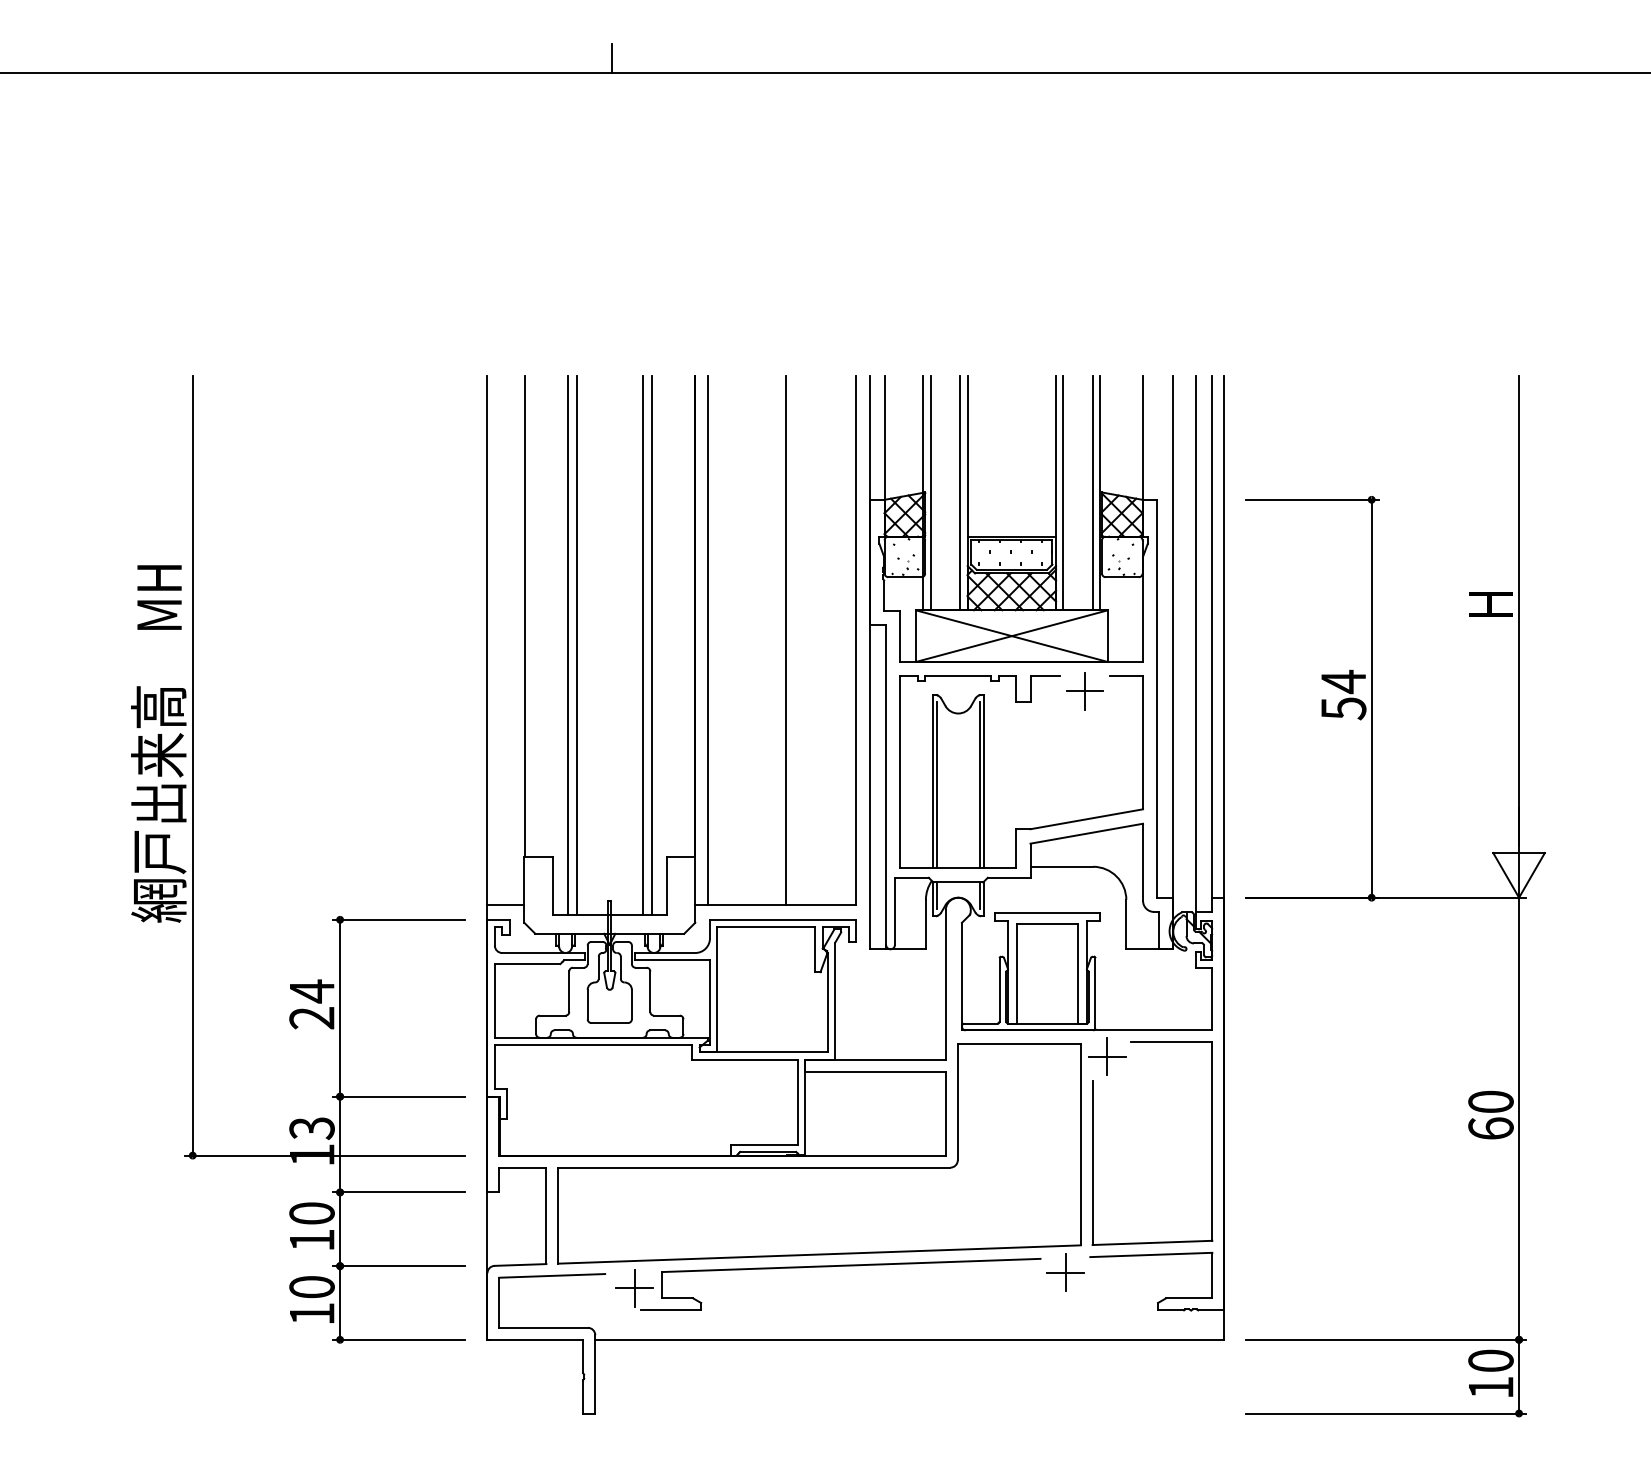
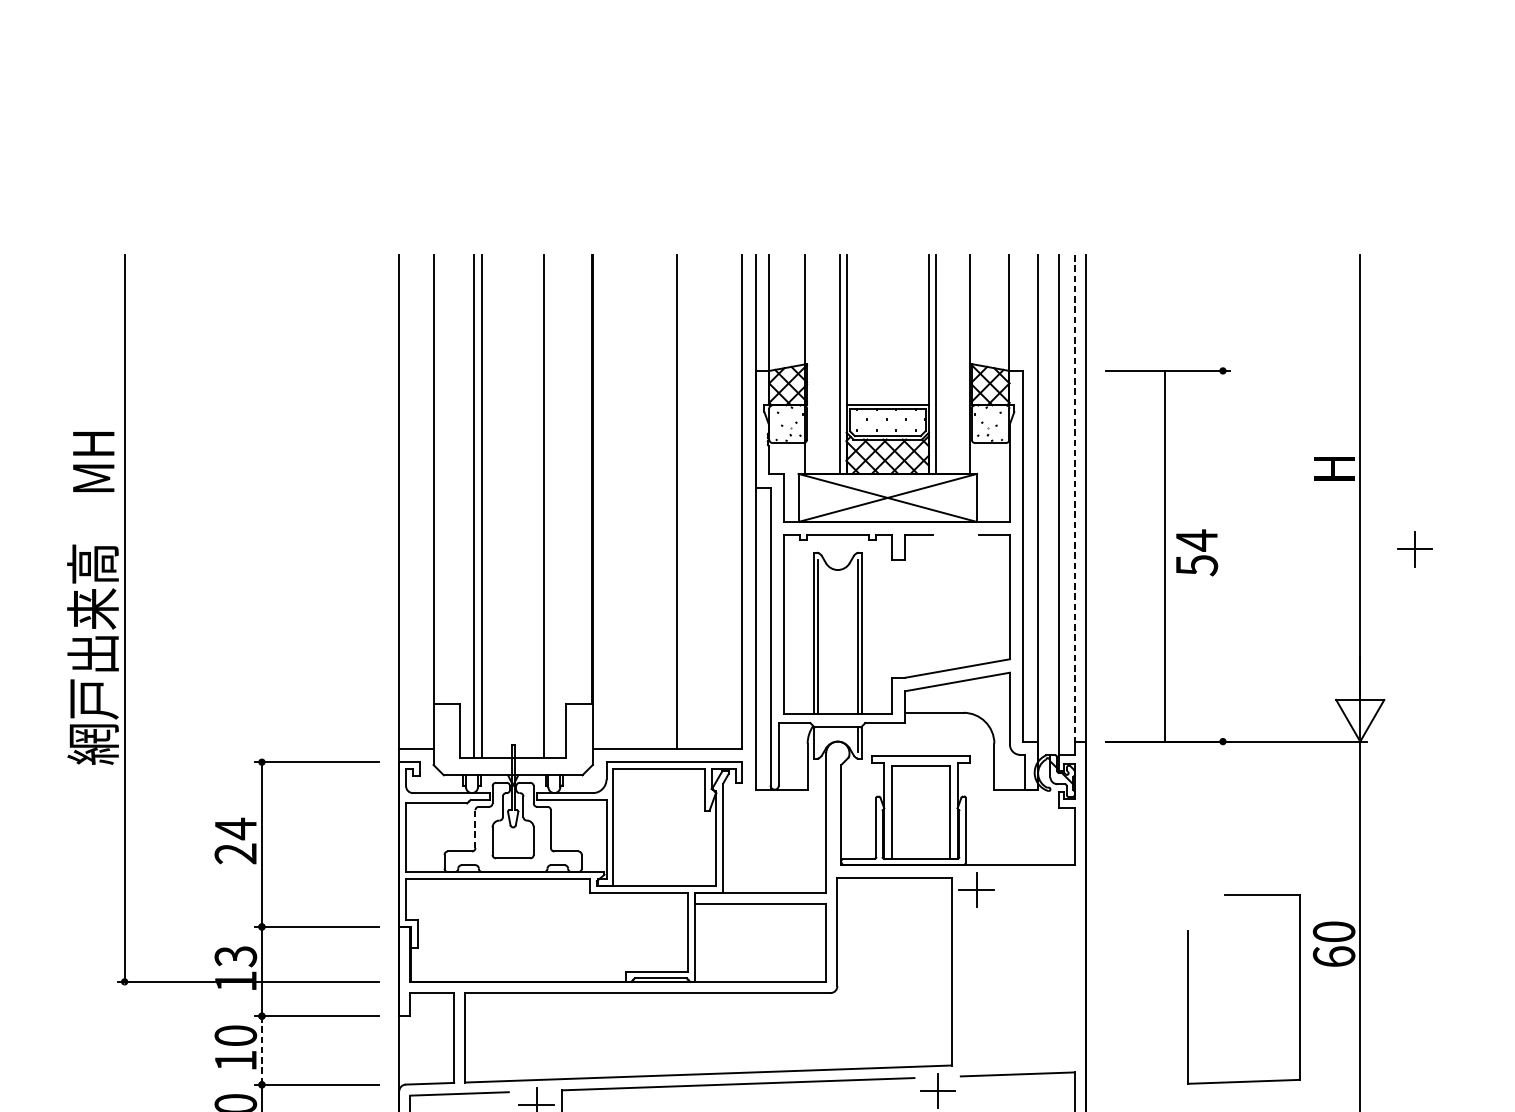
line: (930, 492) -> (811, 364), removed
line: (1092, 492) -> (962, 364), removed
line: (1212, 638) -> (1074, 500), solid -> dashed
line: (707, 640) -> (604, 501), removed
line: (651, 645) -> (552, 506), removed
part: (1084, 691) -> (1414, 549), moved
line: (1371, 698) -> (1165, 556), moved
line: (936, 895) -> (817, 739), removed
line: (569, 991) -> (475, 828), solid -> dashed
part: (1093, 1143) -> (1189, 989), moved
line: (340, 1229) -> (262, 1050), solid -> dashed

